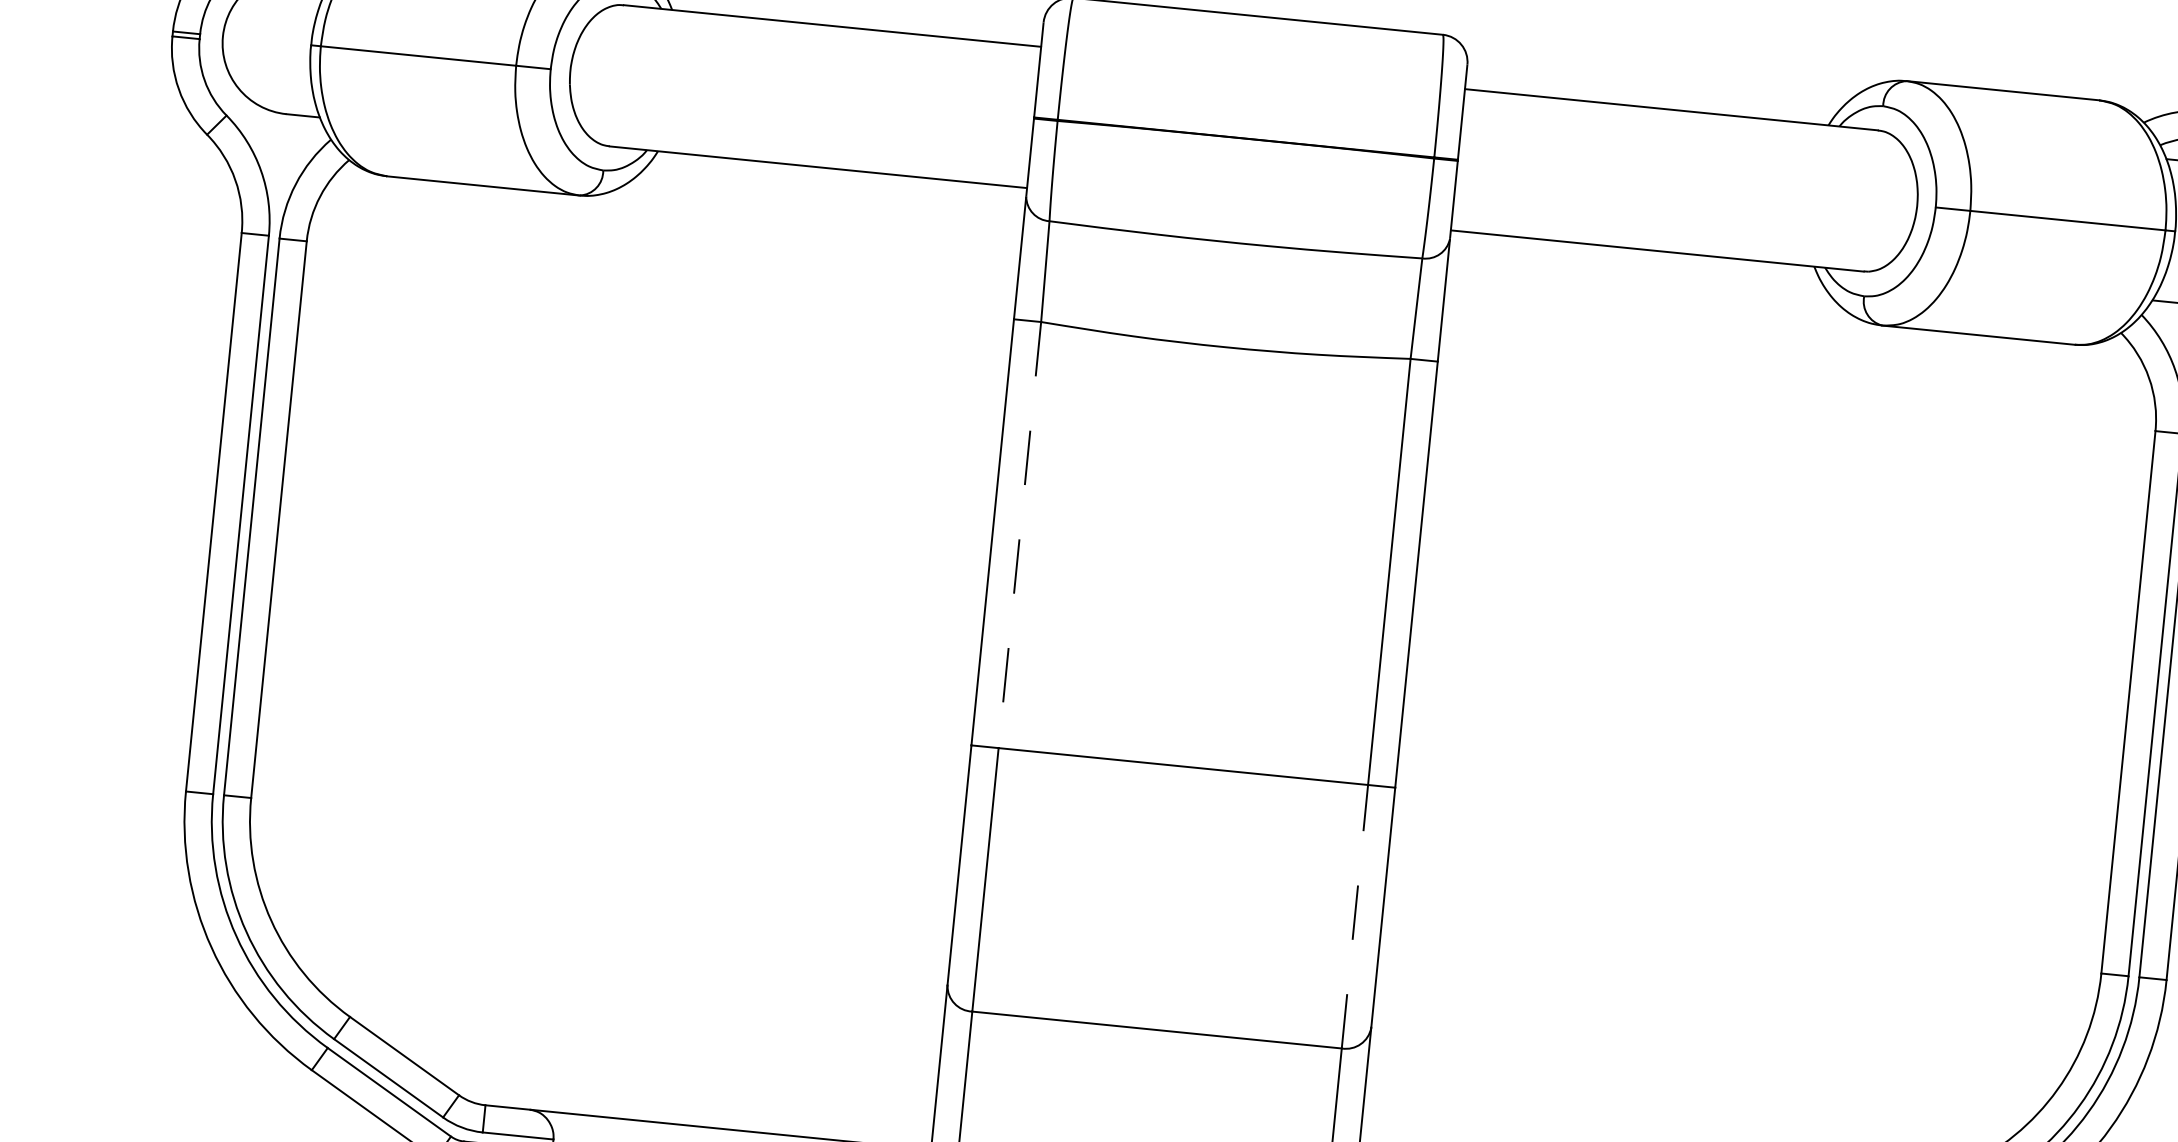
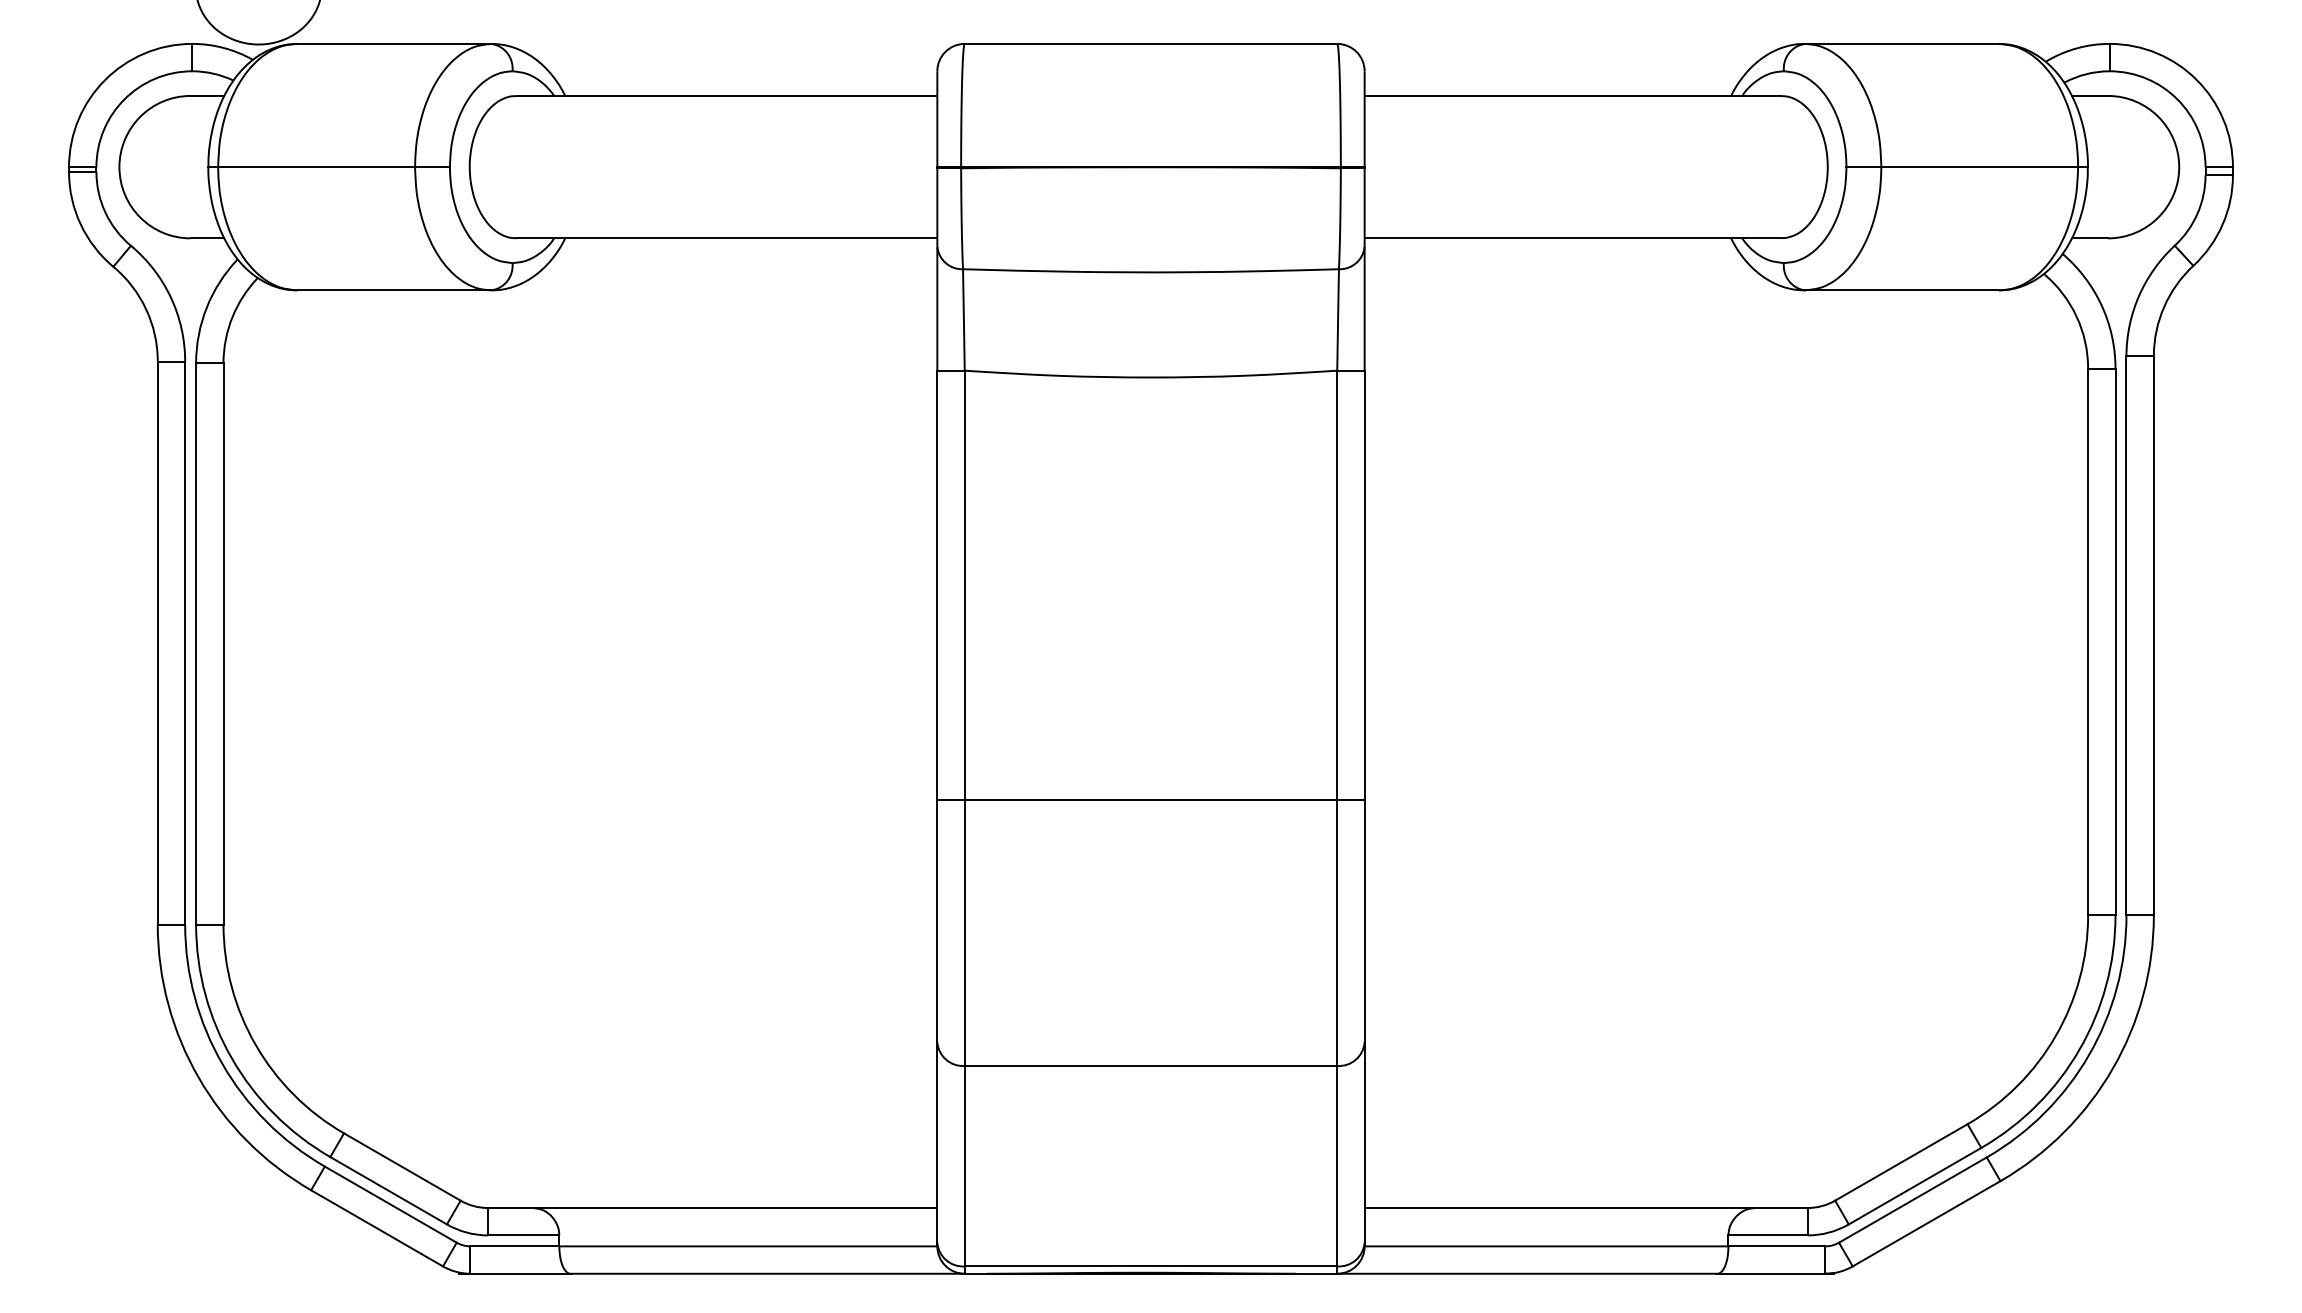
line: (1019, 535) -> (964, 585), dashed -> solid
line: (1355, 917) -> (1337, 933), dashed -> solid

